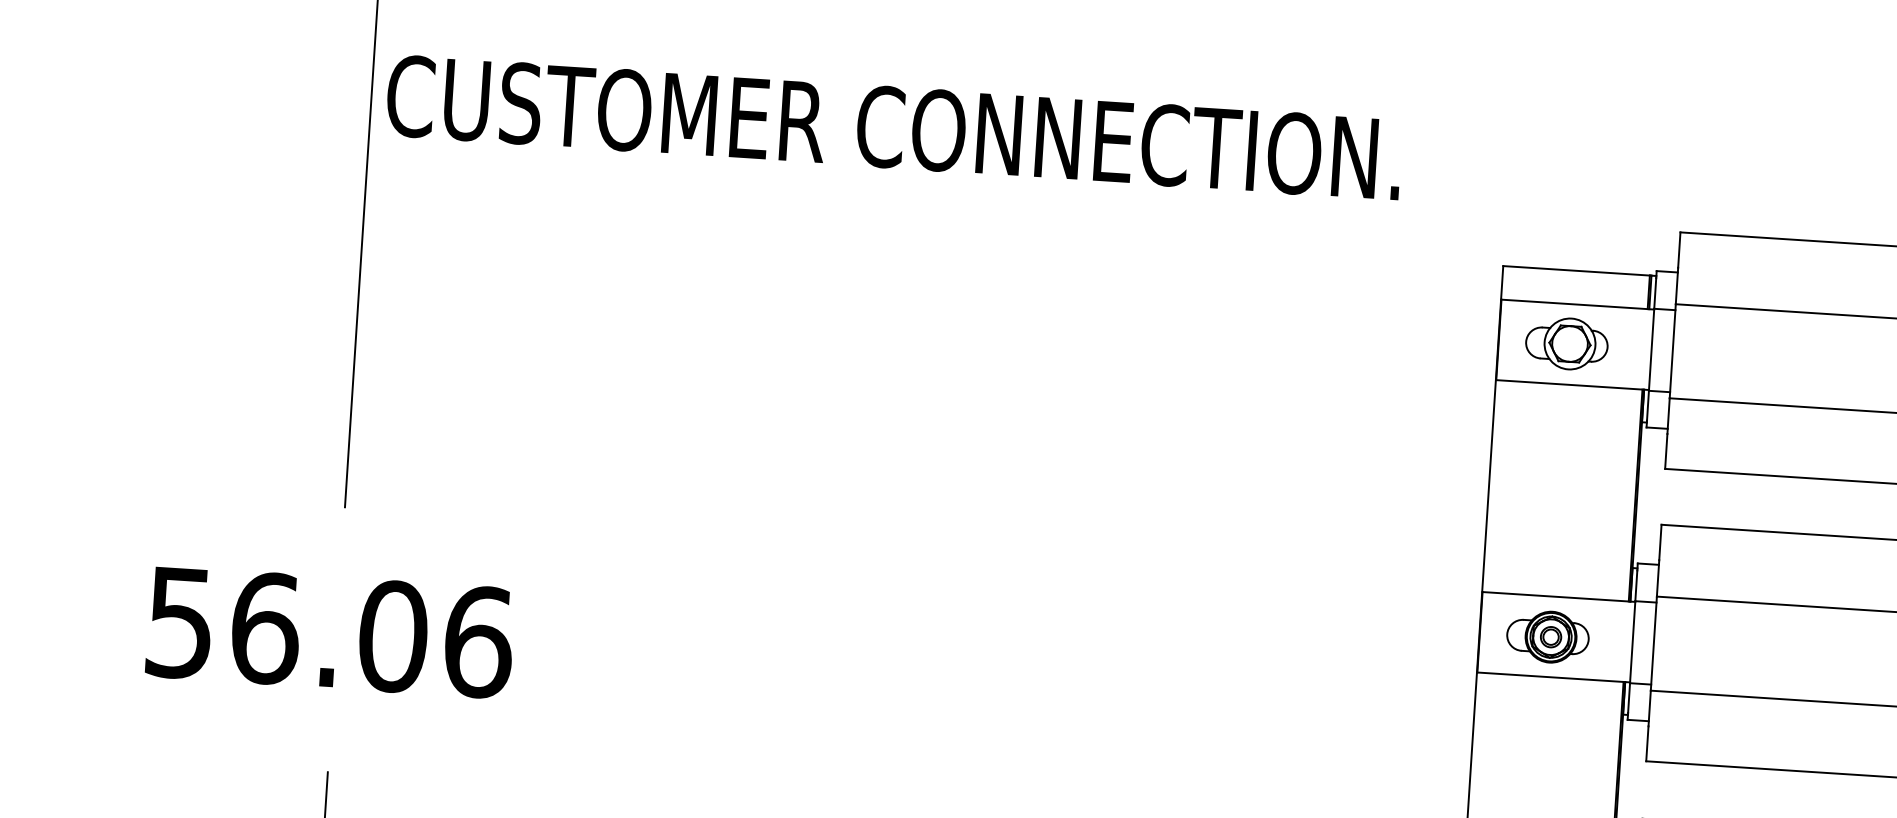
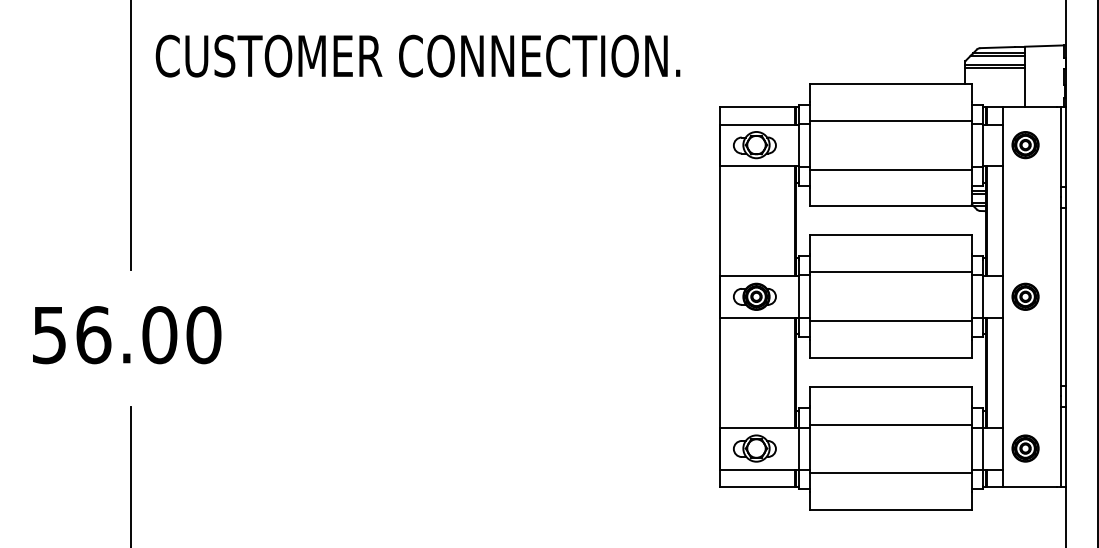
text: (893, 126) -> (417, 55), moved
text: (477, 642) -> (203, 335), 56.06 -> 56.00

